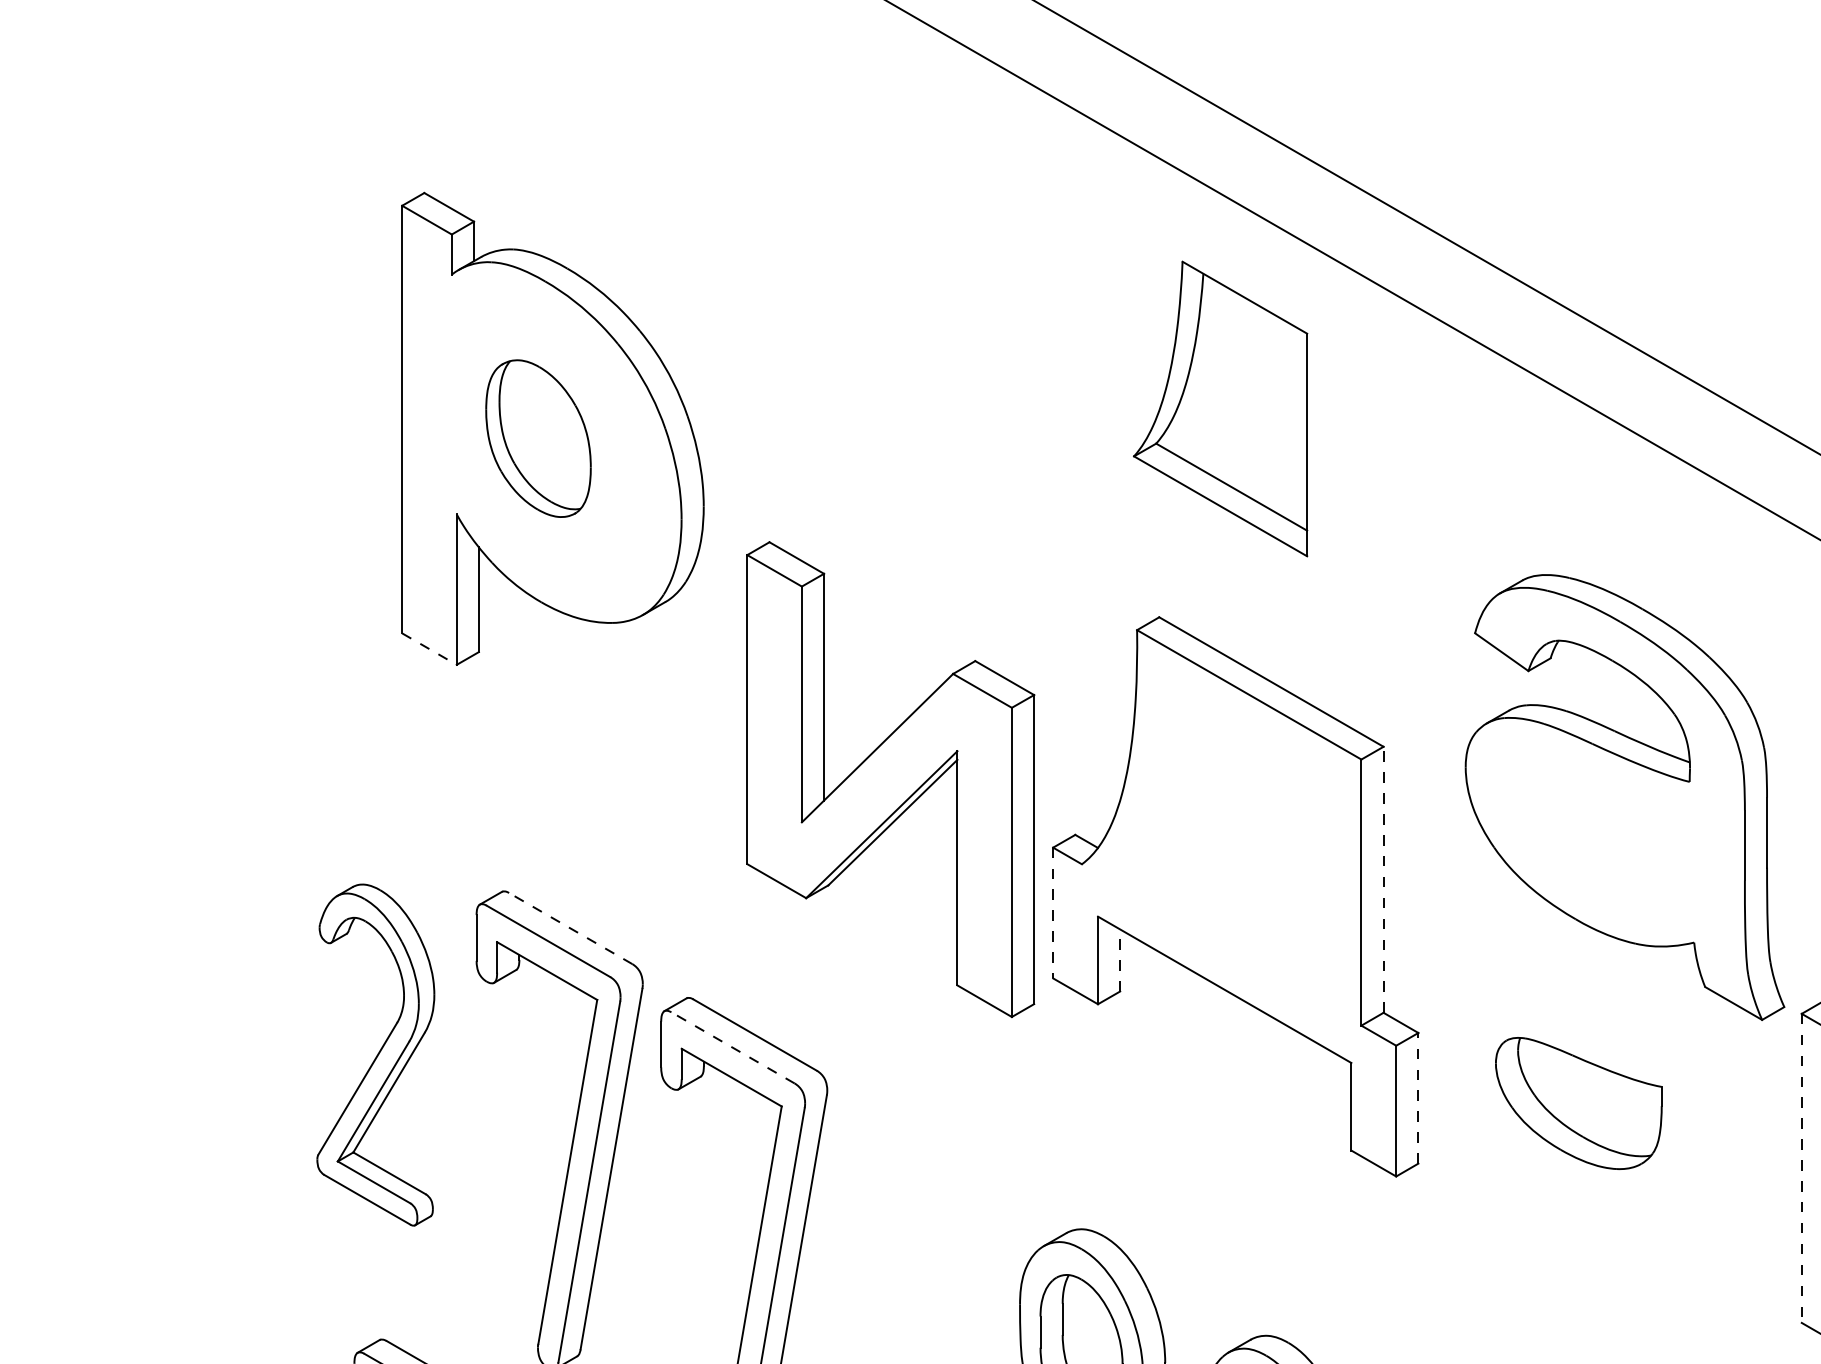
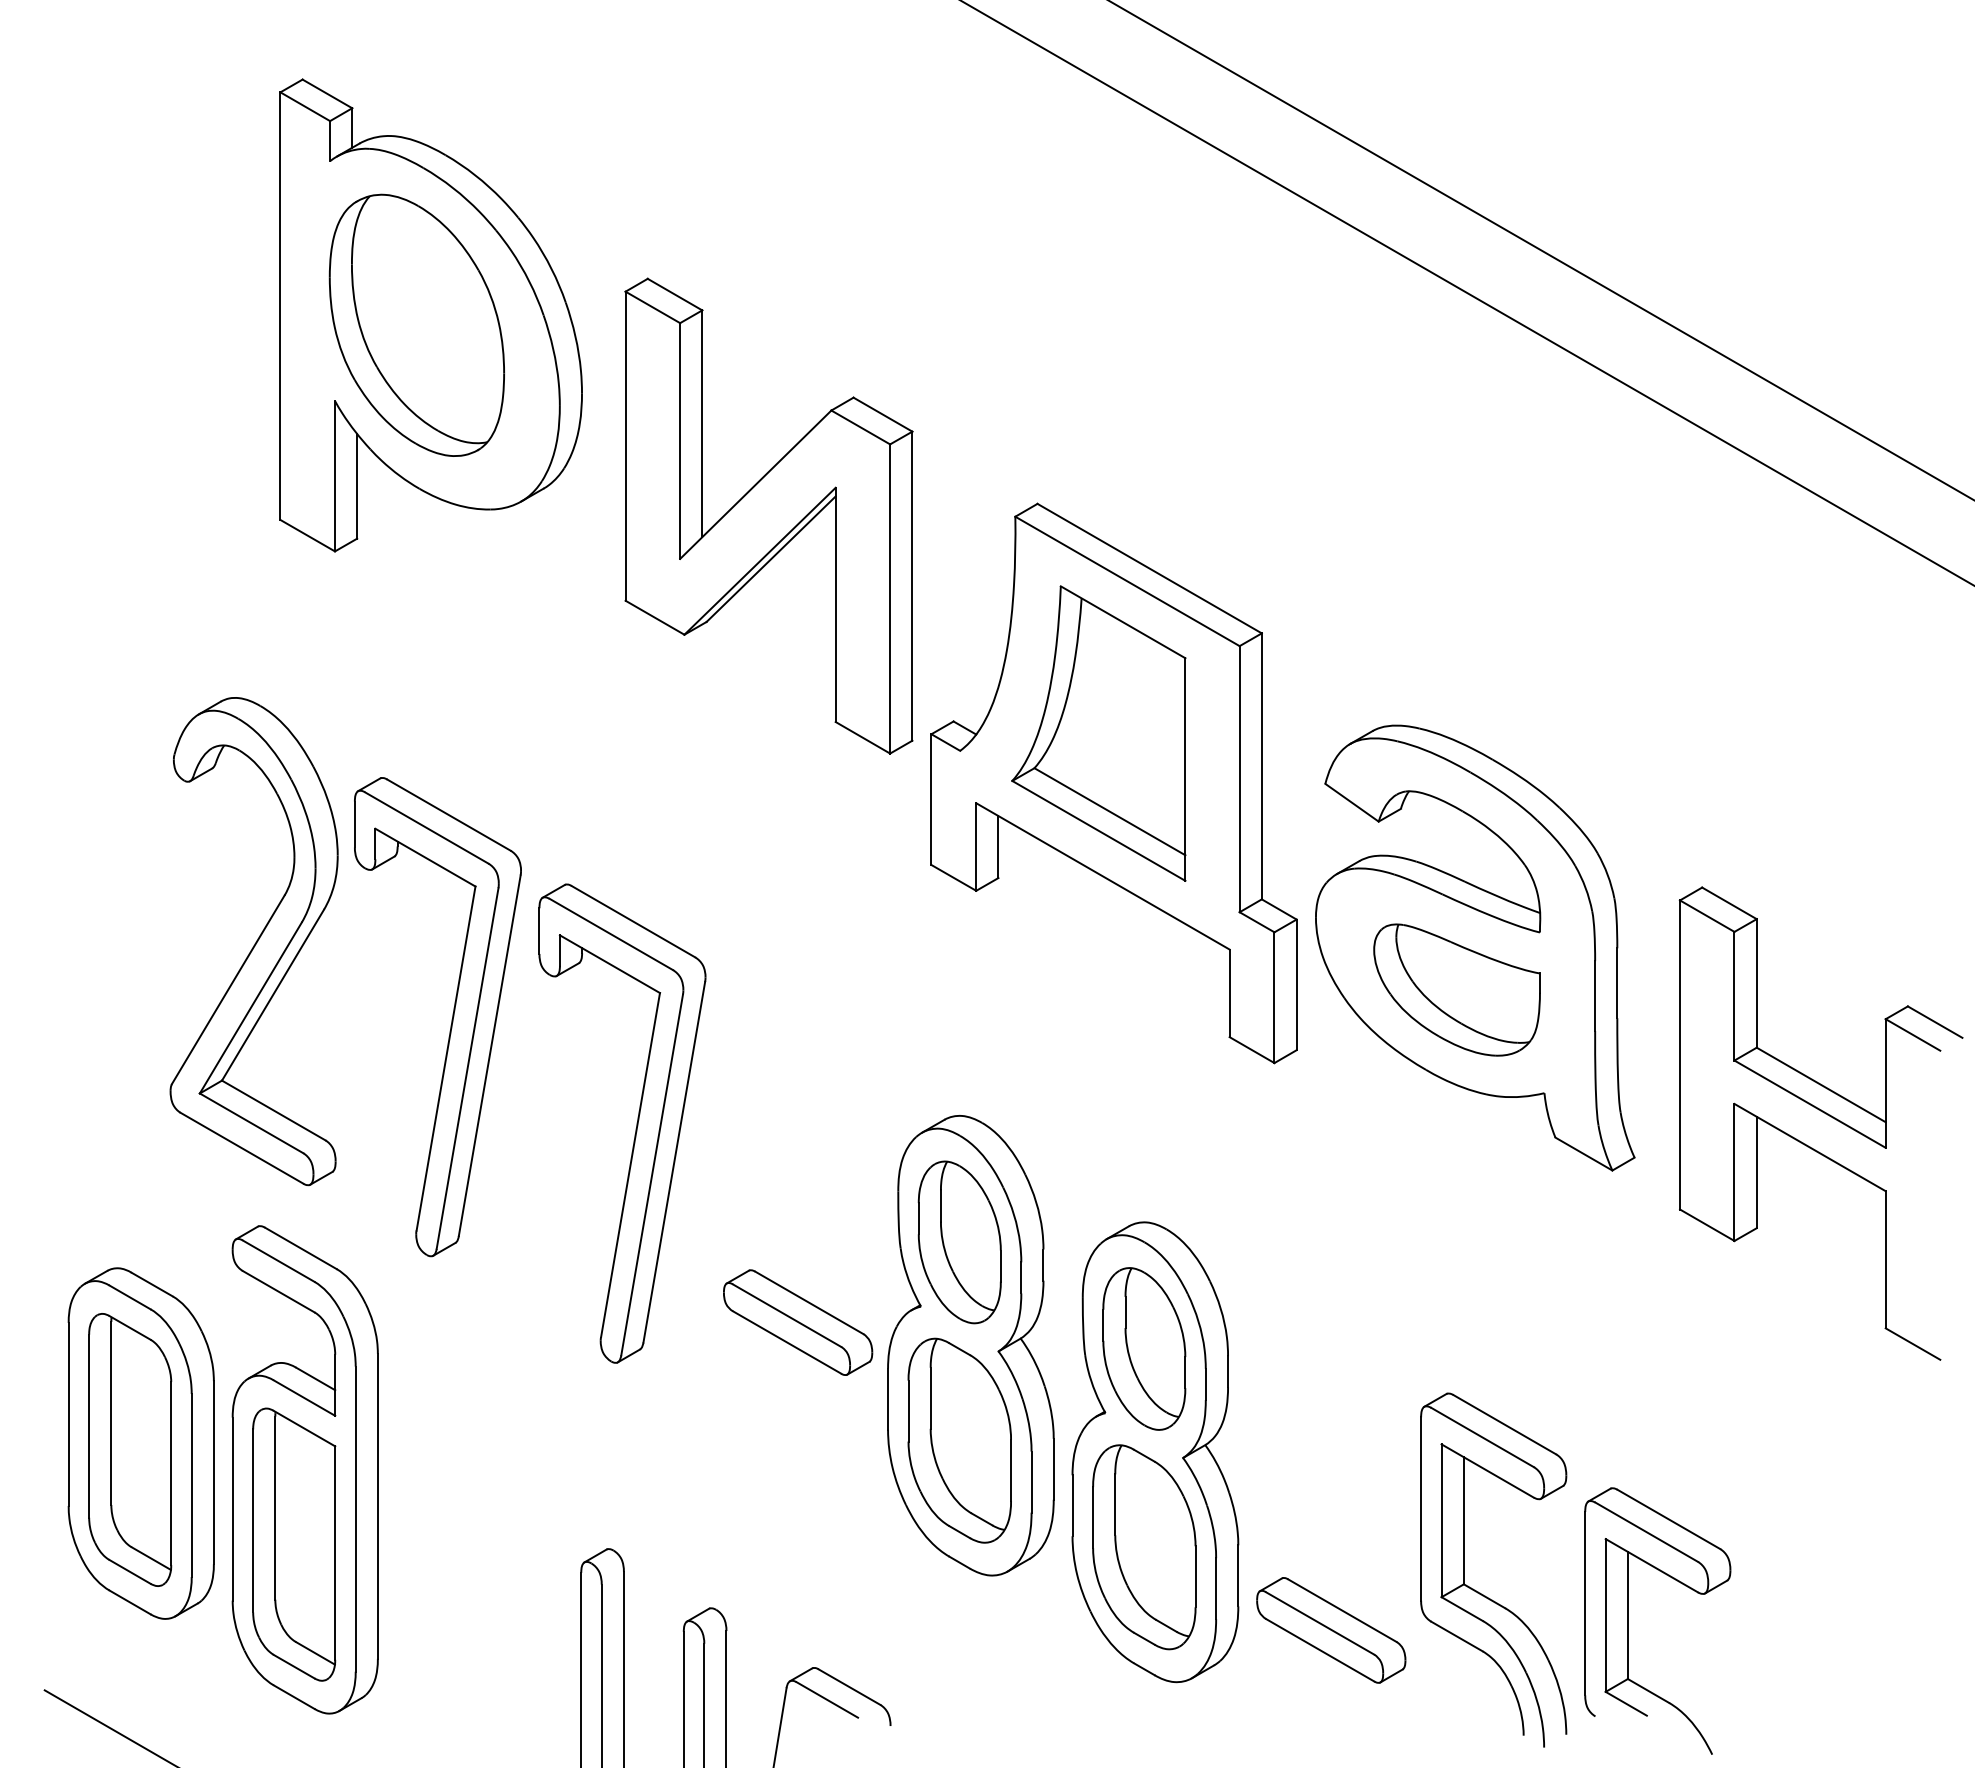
part: (1220, 408) -> (1098, 733), moved
part: (538, 437) -> (416, 324), size x1.67
line: (430, 648) -> (308, 535), dashed -> solid
part: (890, 778) -> (768, 515), moved
part: (1625, 796) -> (1475, 947), moved
line: (1383, 878) -> (1261, 765), dashed -> solid
line: (1053, 913) -> (931, 800), dashed -> solid
line: (570, 927) -> (448, 814), dashed -> solid
line: (1120, 960) -> (998, 847), dashed -> solid
line: (732, 1047) -> (610, 934), dashed -> solid
part: (375, 1054) -> (253, 941), size x1.43
line: (1418, 1097) -> (1296, 984), dashed -> solid
line: (1802, 1167) -> (1680, 1054), dashed -> solid

